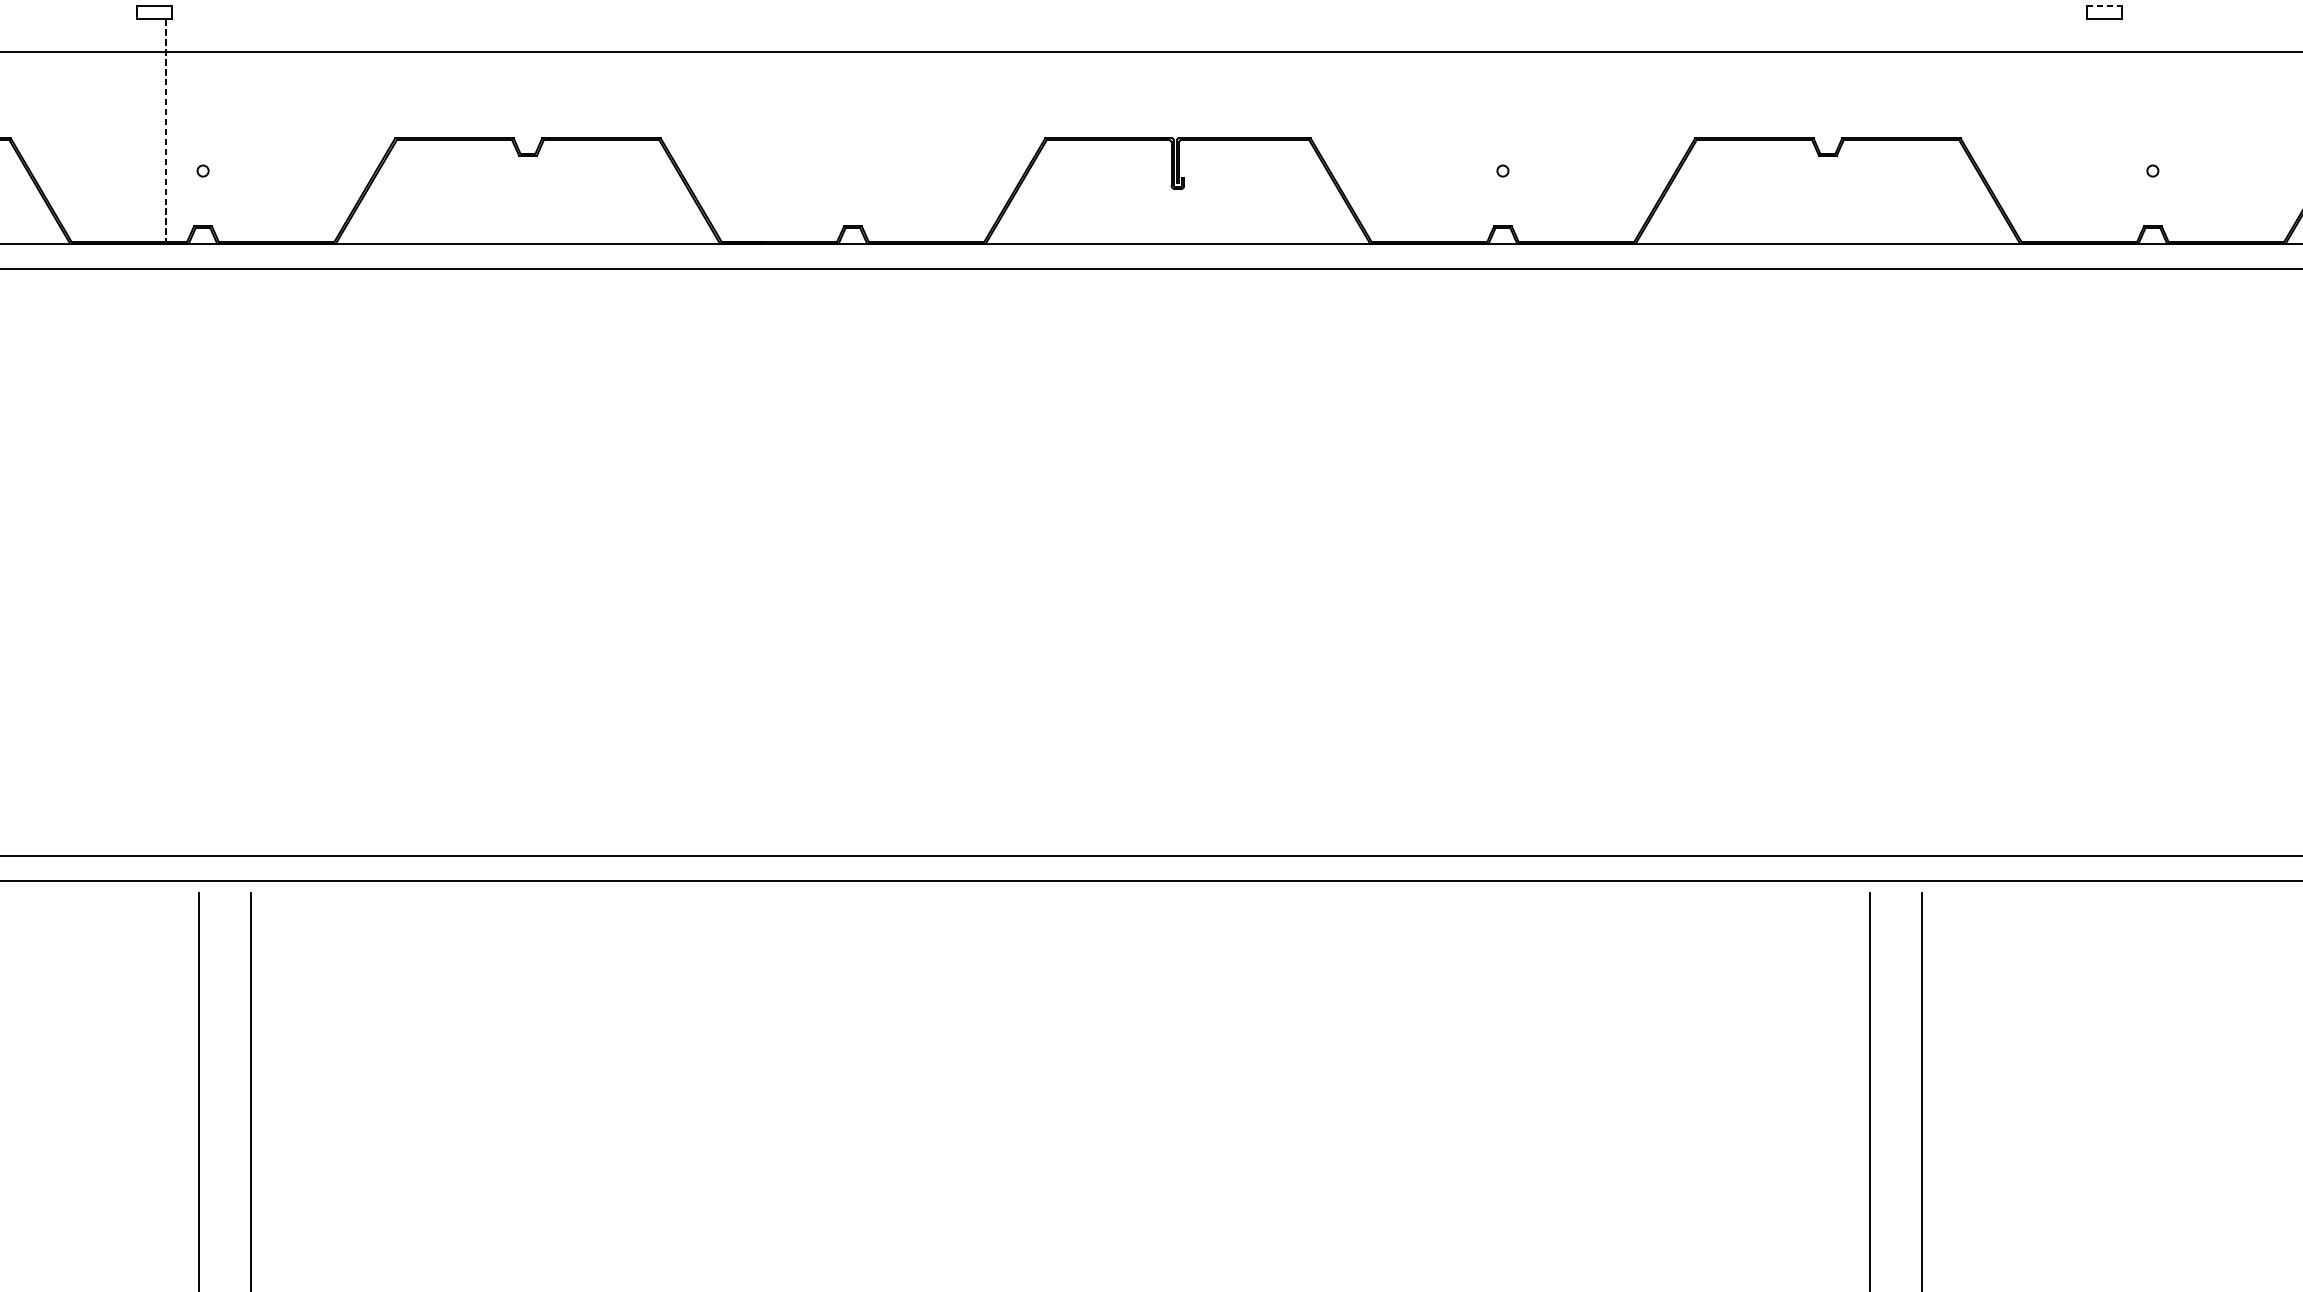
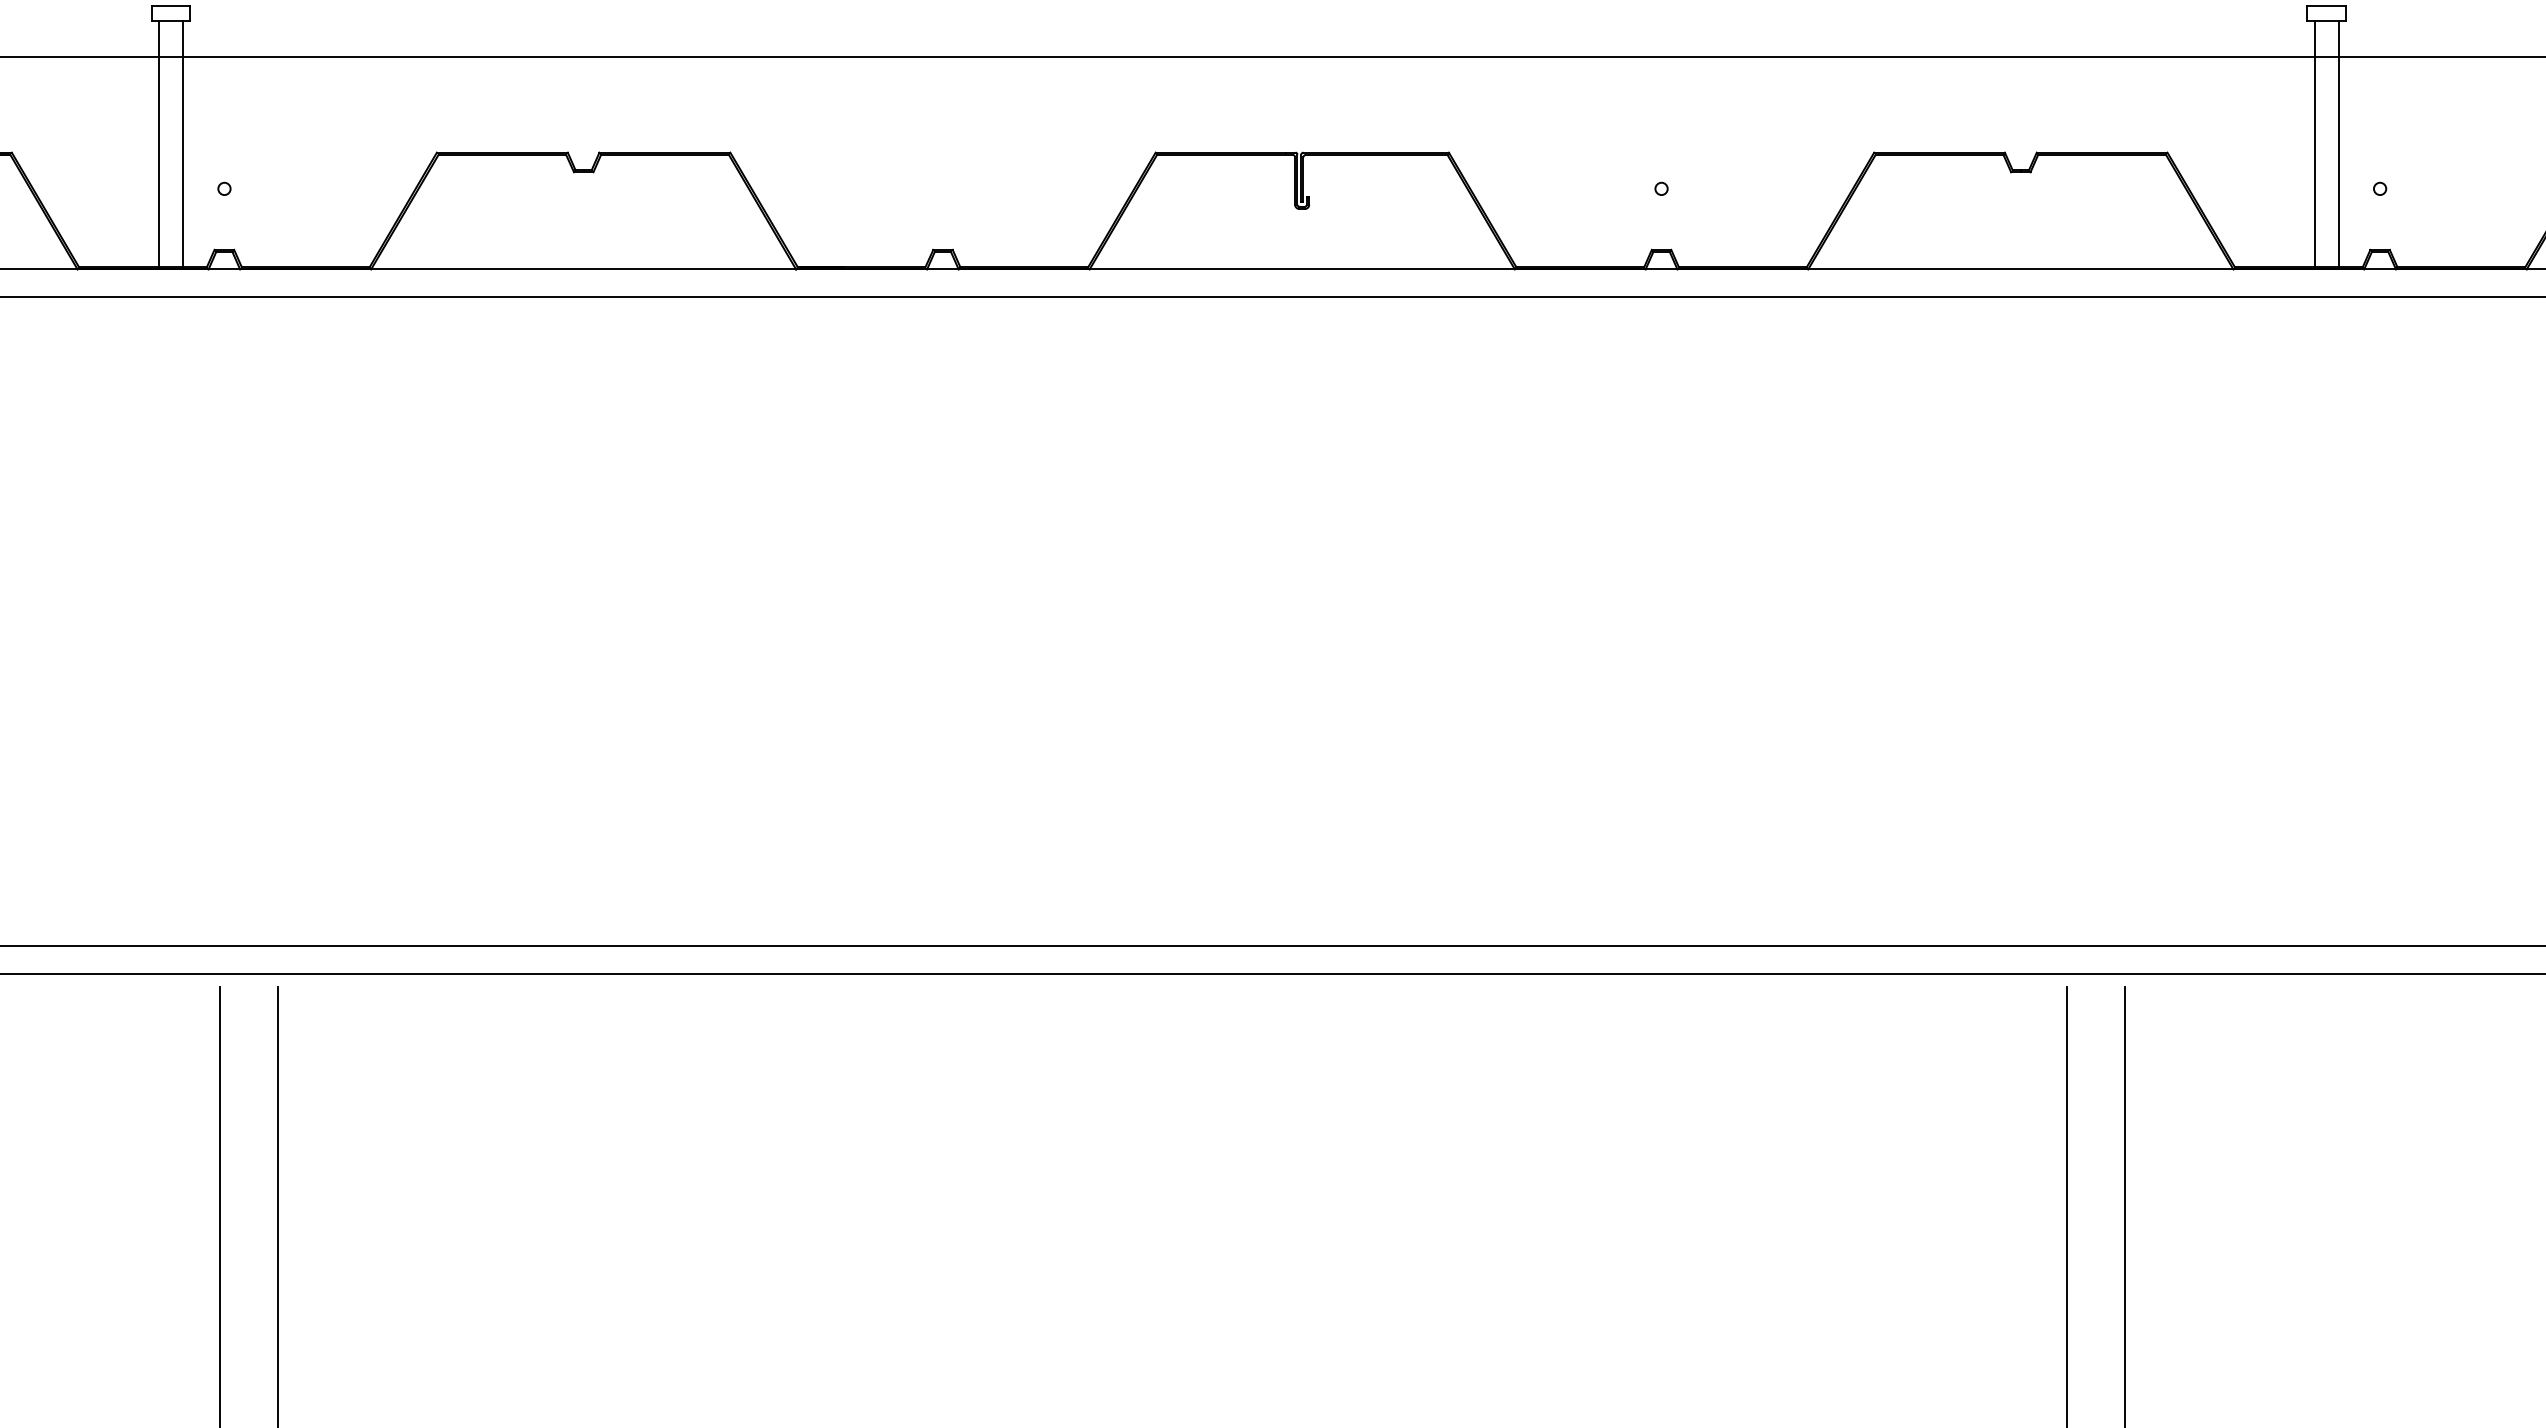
line: (2105, 6) -> (2327, 6), dashed -> solid
line: (143, 131) -> (158, 145), added
line: (166, 131) -> (183, 145), dashed -> solid
line: (2093, 131) -> (2314, 145), added
line: (2115, 131) -> (2338, 145), added

